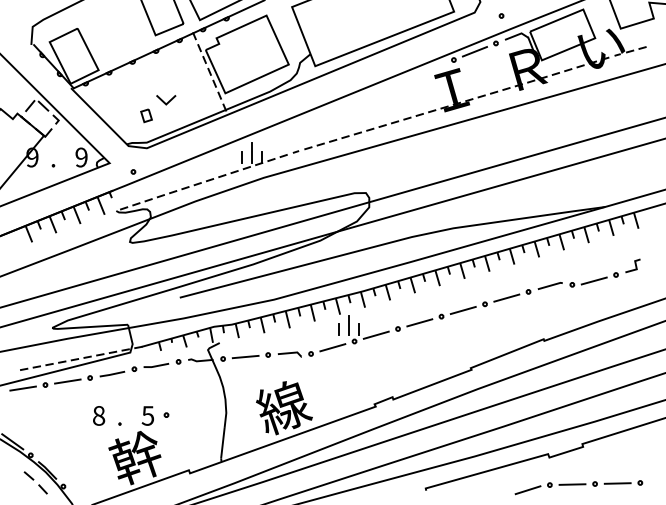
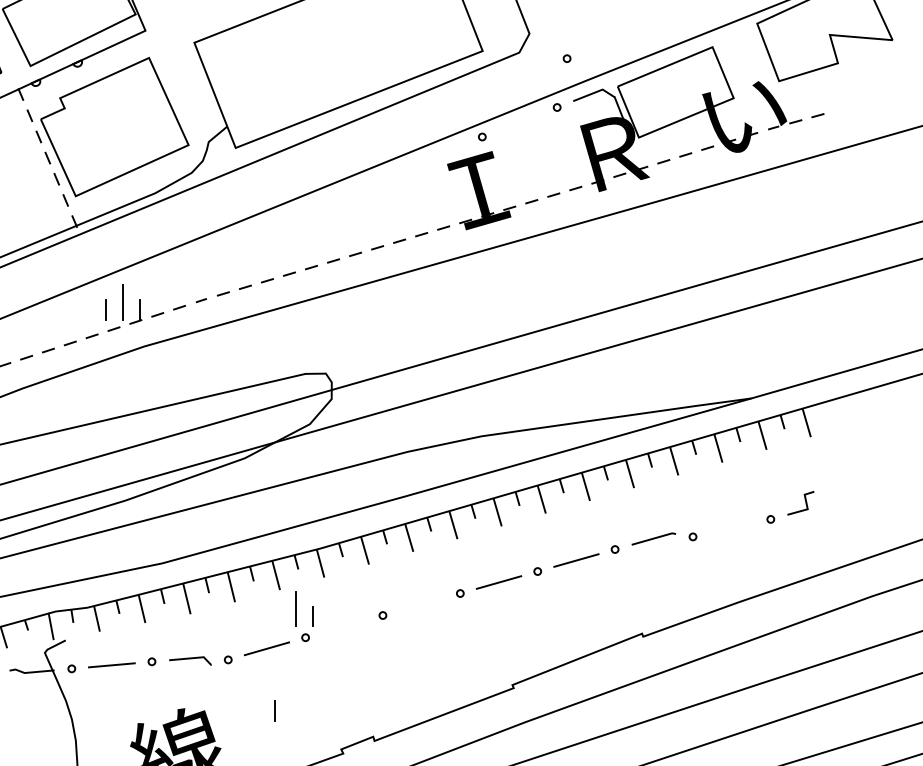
line: (474, 51) -> (518, 121), removed
line: (593, 280) -> (730, 529), removed
line: (419, 322) -> (421, 603), removed
line: (338, 329) -> (273, 710), moved
line: (375, 334) -> (342, 625), removed

